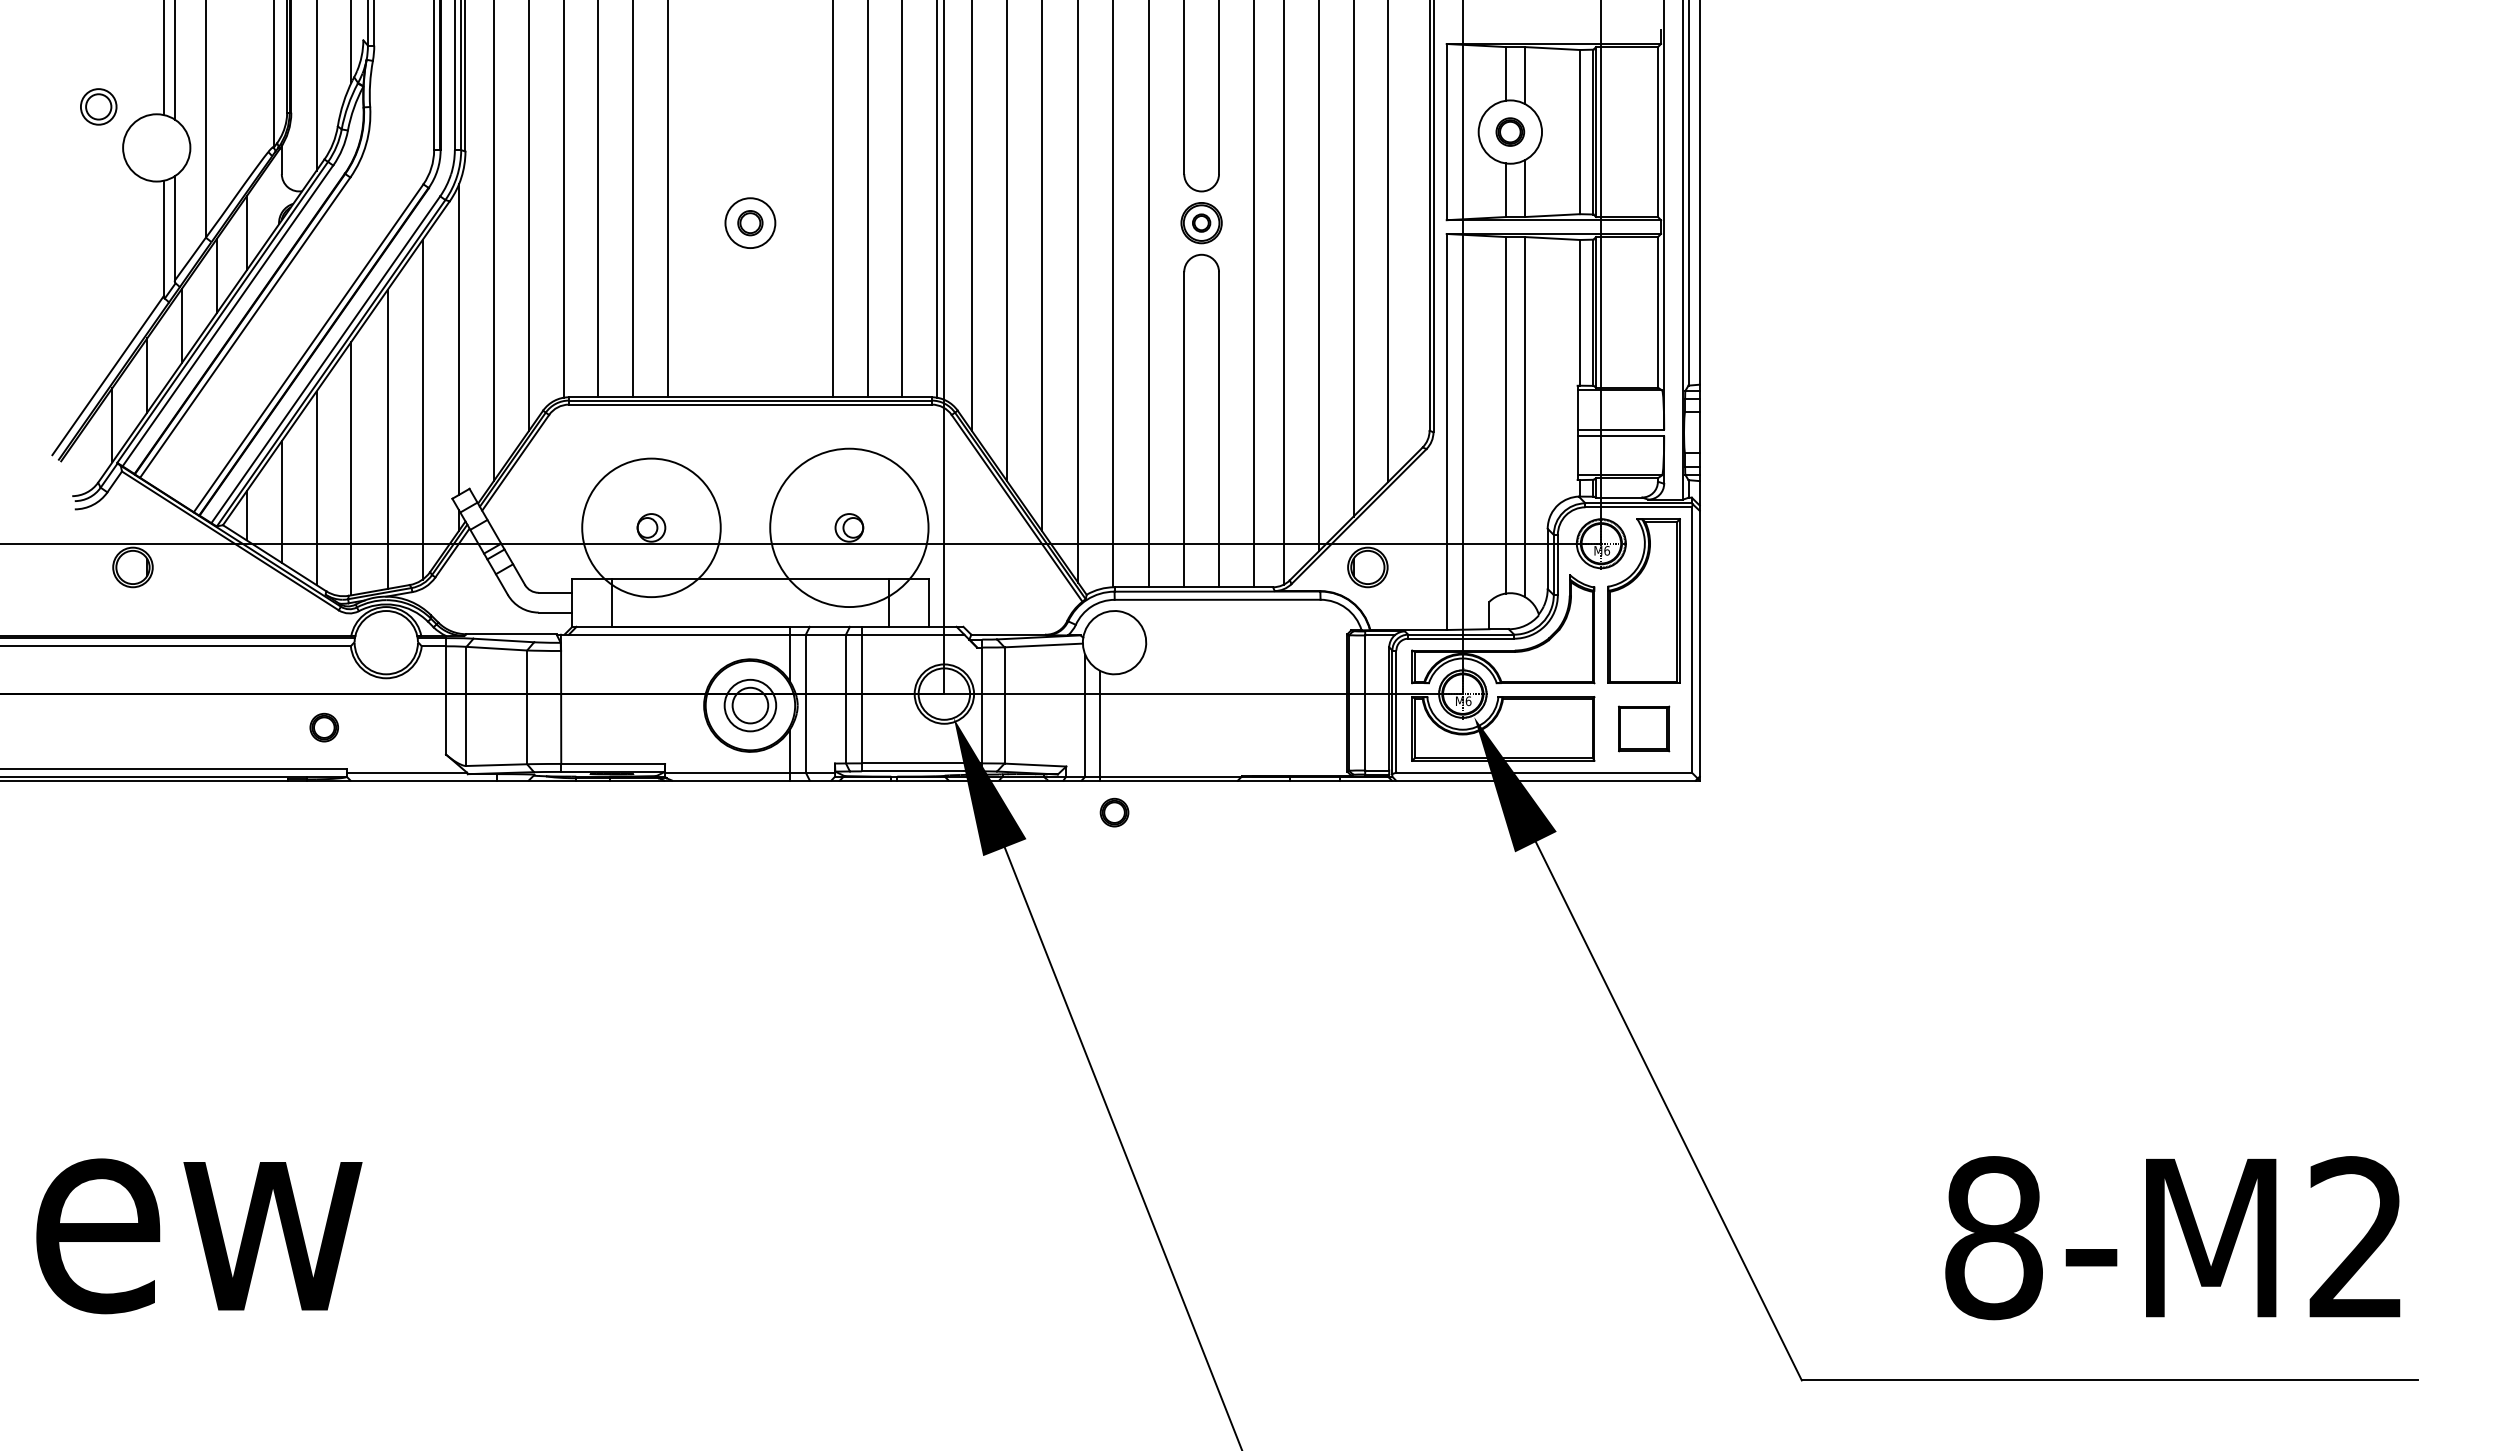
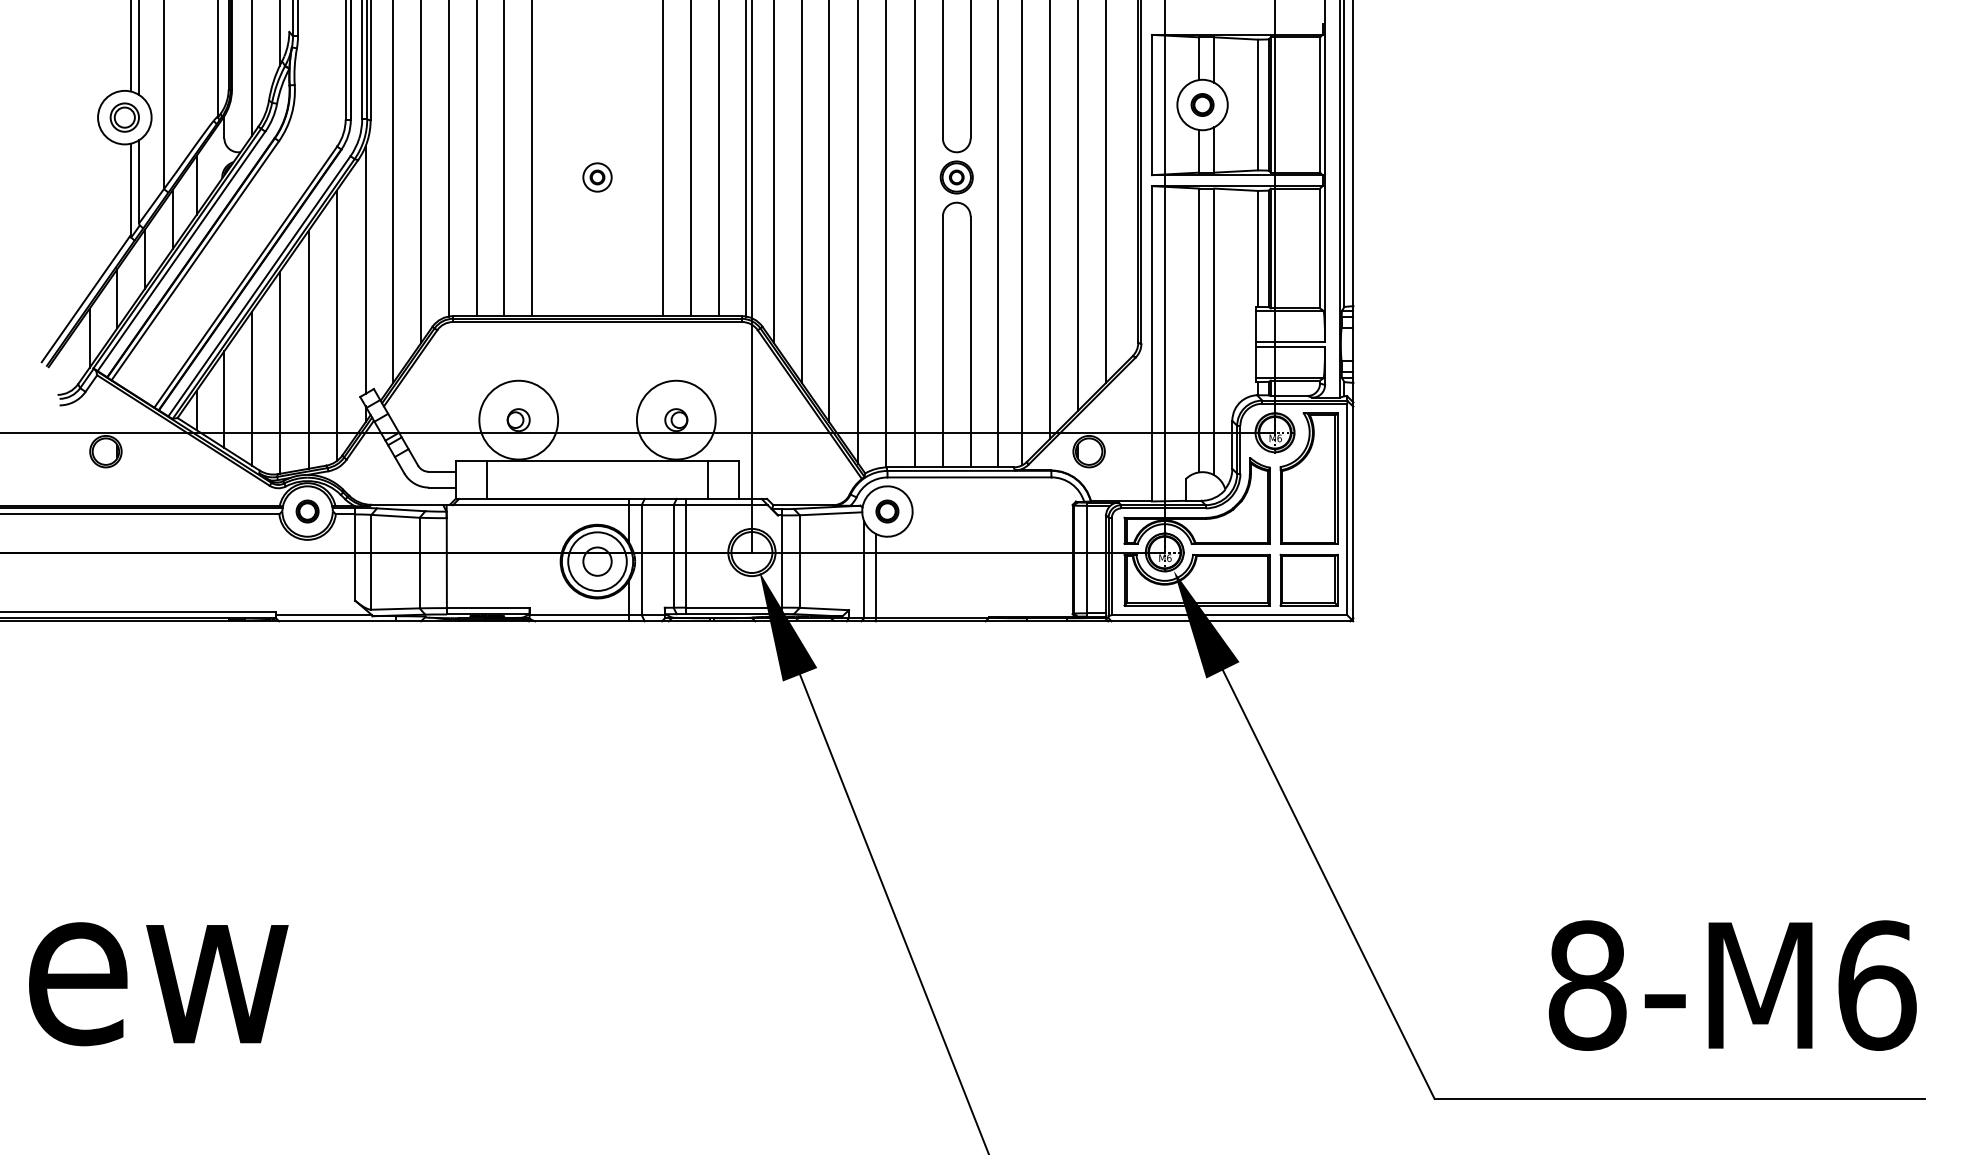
part: (98, 106) -> (124, 117), moved
part: (750, 222) -> (597, 177), size x0.71
circle: (651, 527) -> (518, 419), size x0.71
circle: (848, 527) -> (675, 419), size x0.62
circle: (750, 705) -> (597, 561), size x1.43
part: (323, 727) -> (306, 511), moved
part: (1643, 728) -> (1308, 579), size x1.43
part: (1114, 812) -> (887, 511), moved
text: (2358, 1238) -> (1877, 985), 8-M2 -> 8-M6

